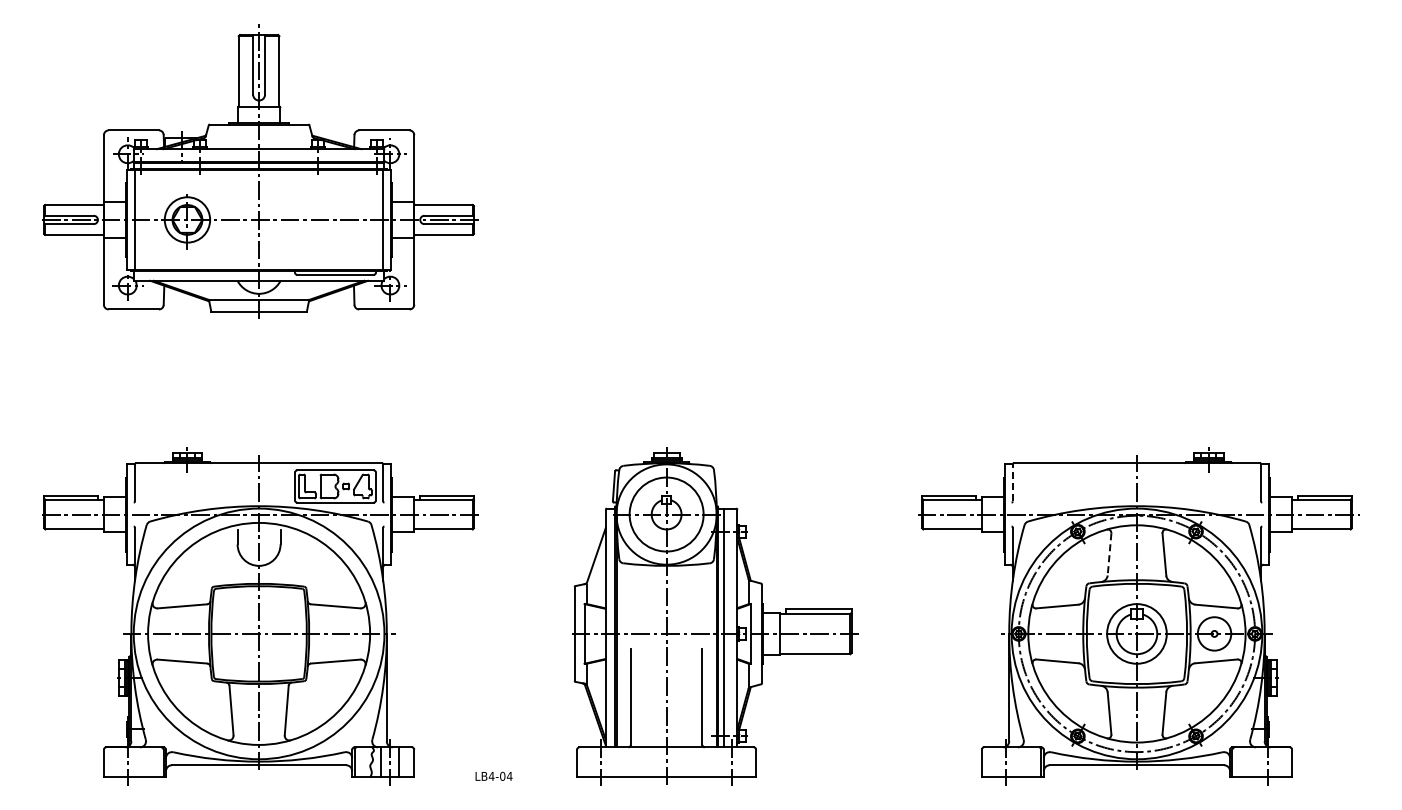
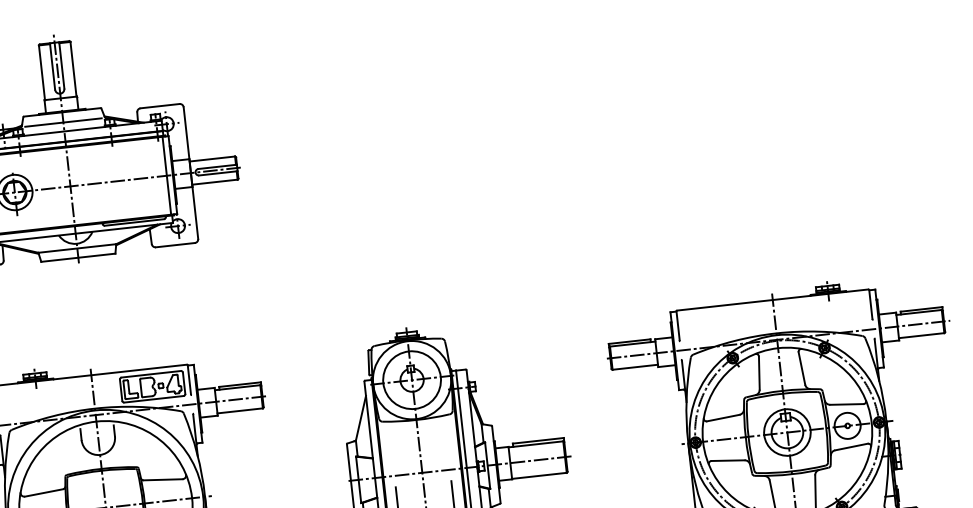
line: (258, 137) -> (62, 122), added
line: (1012, 482) -> (677, 325), dashed -> solid
line: (1109, 554) -> (759, 373), dashed -> solid

